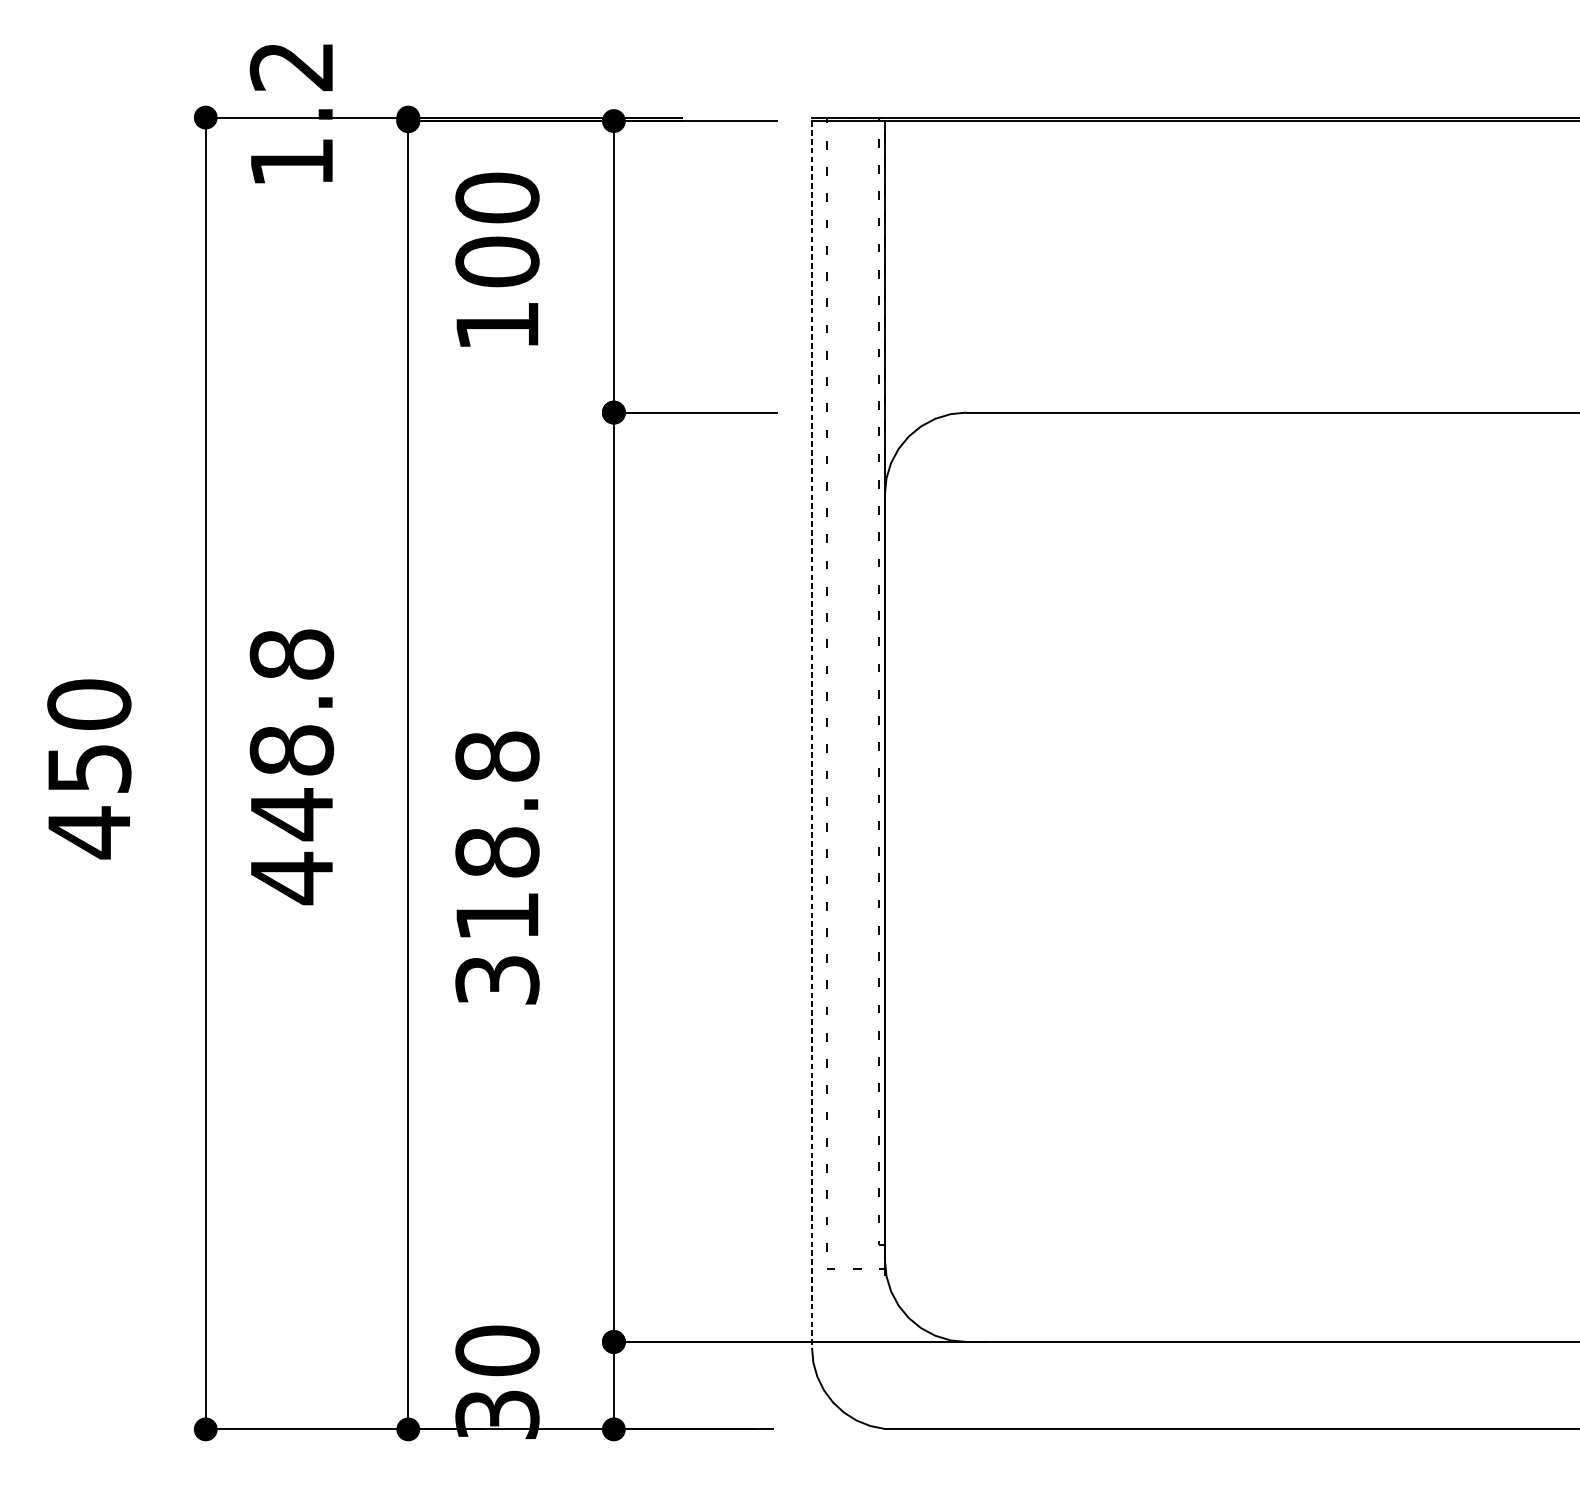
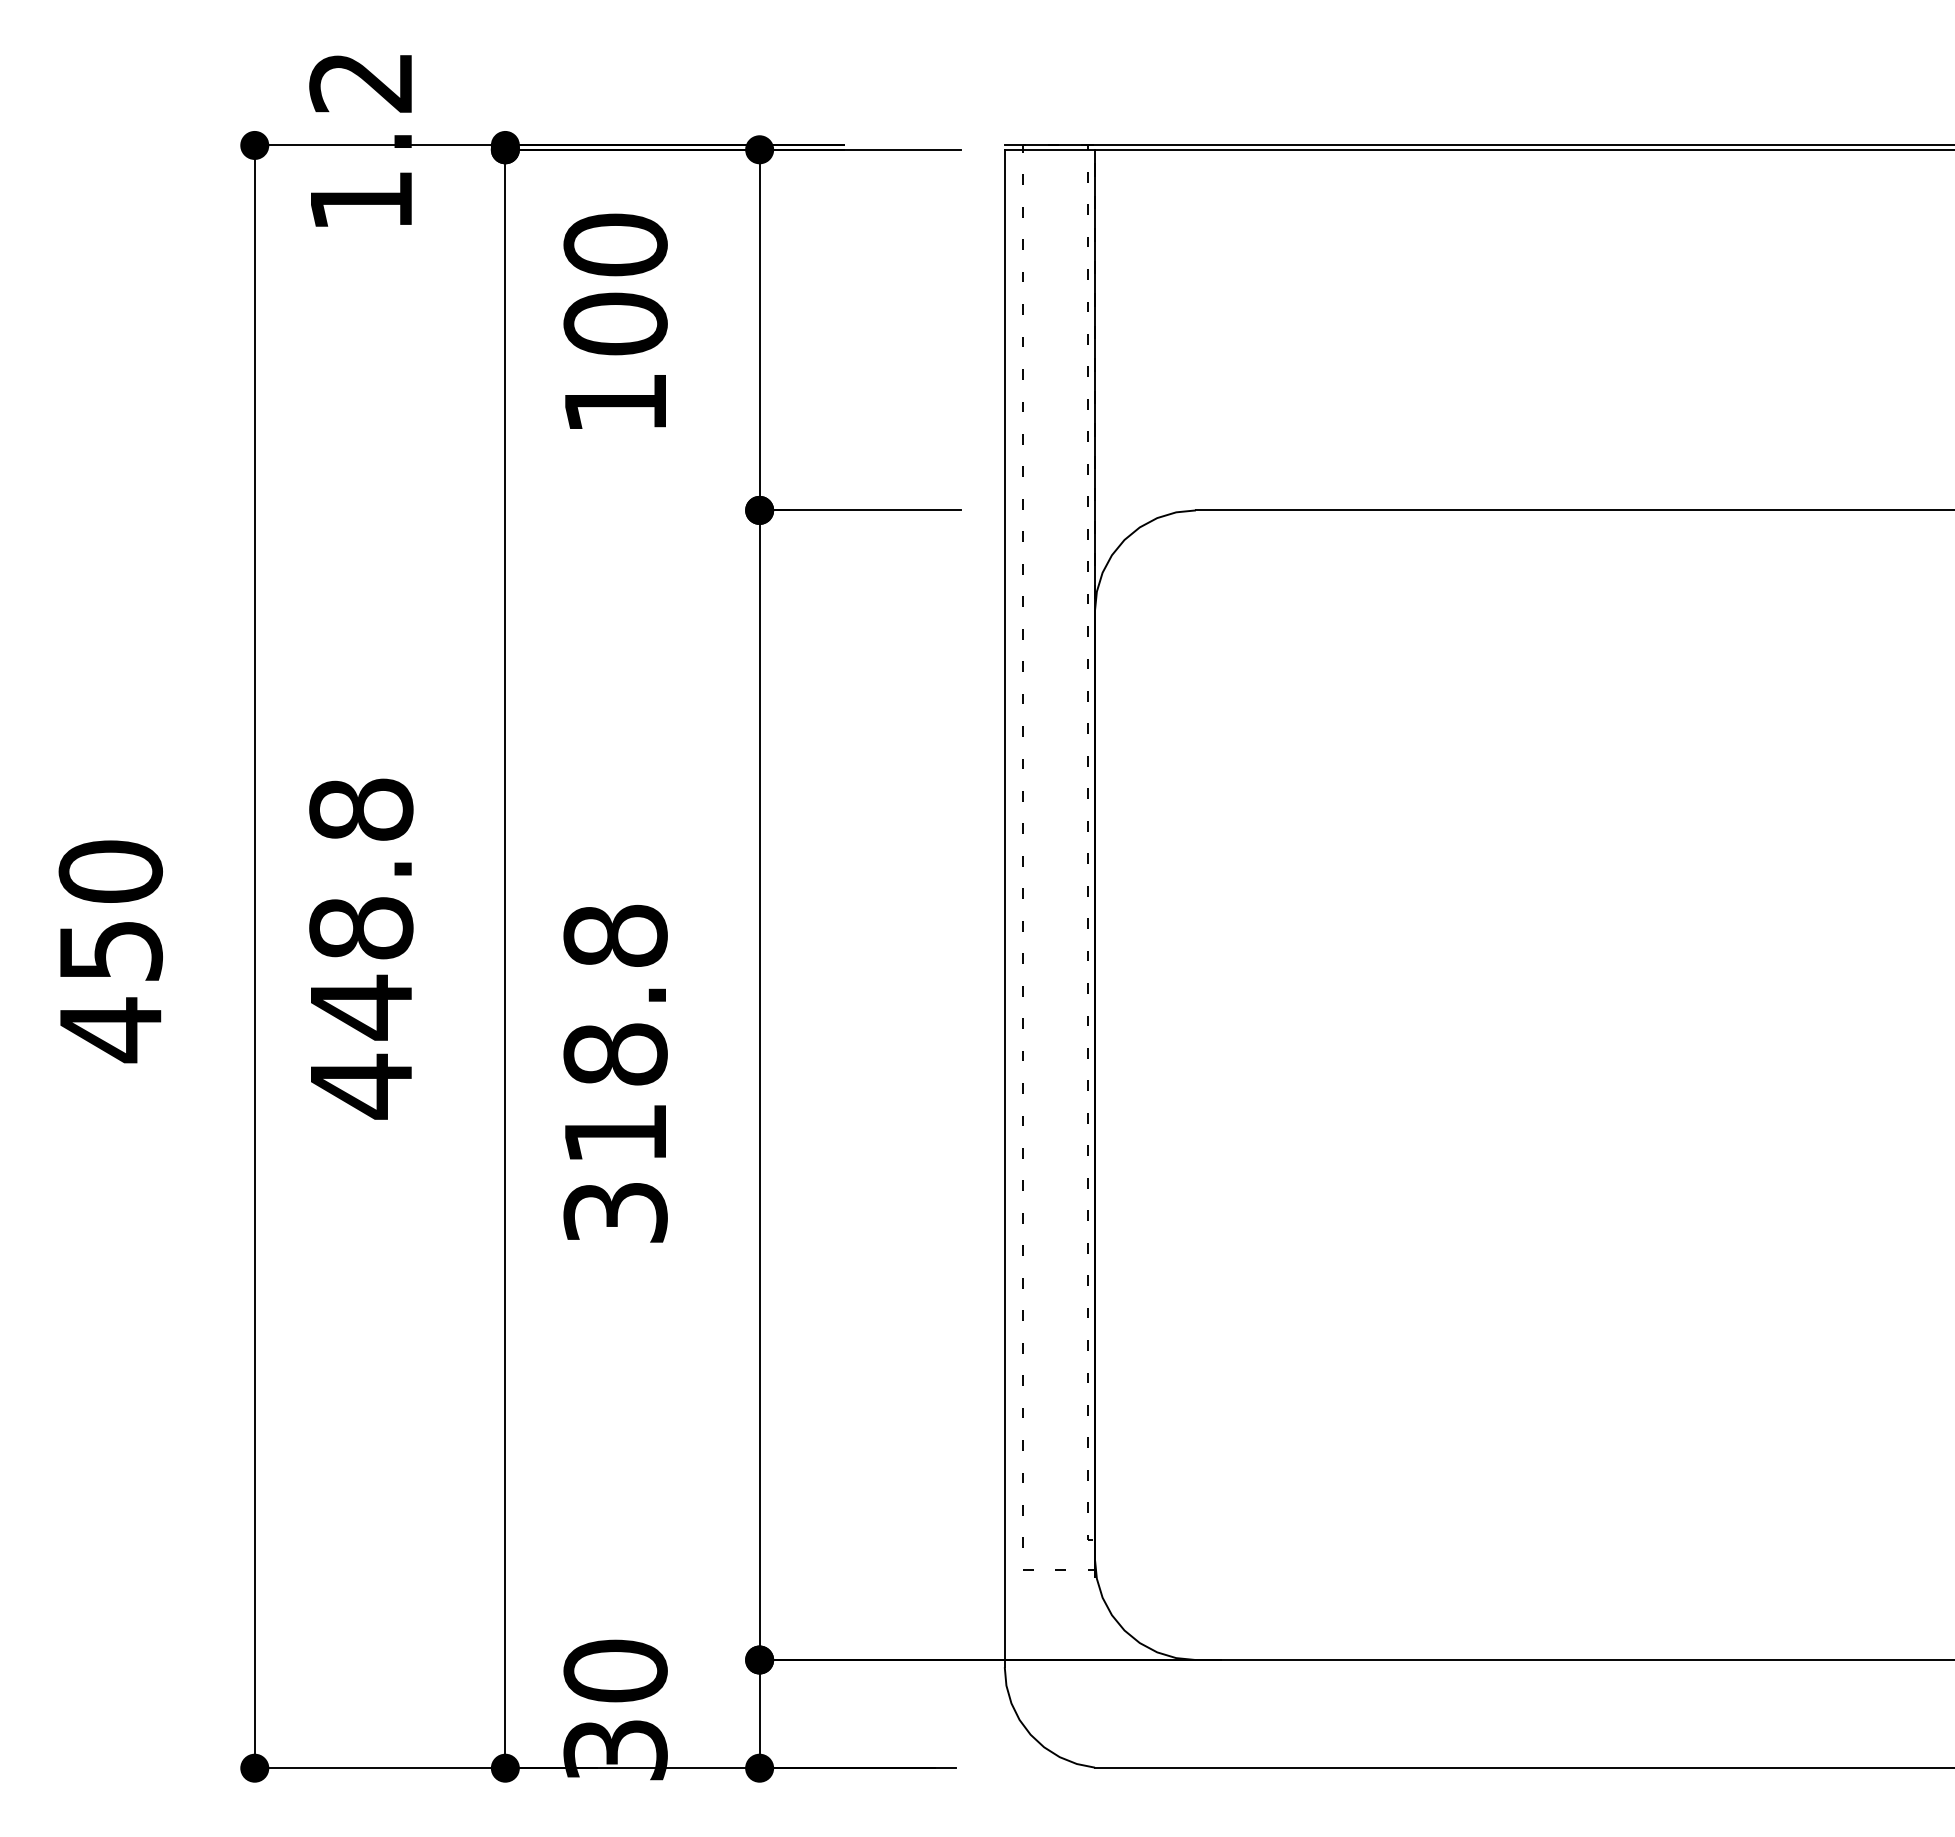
line: (811, 734) -> (1004, 908), dashed -> solid

